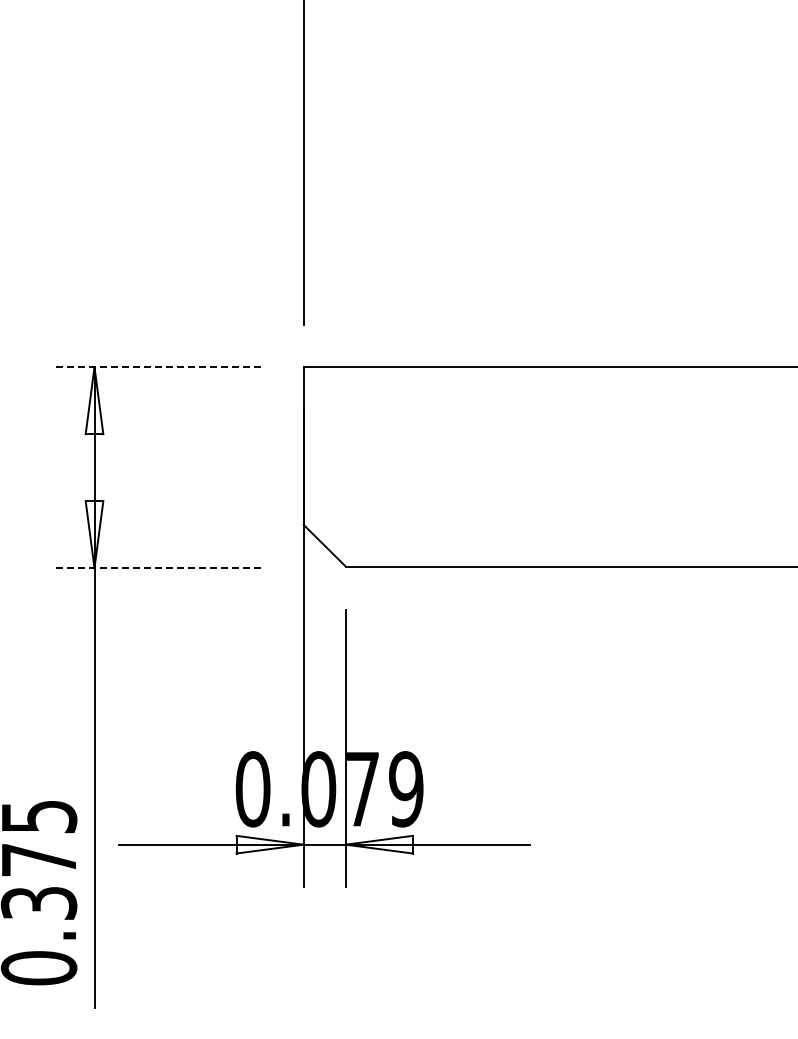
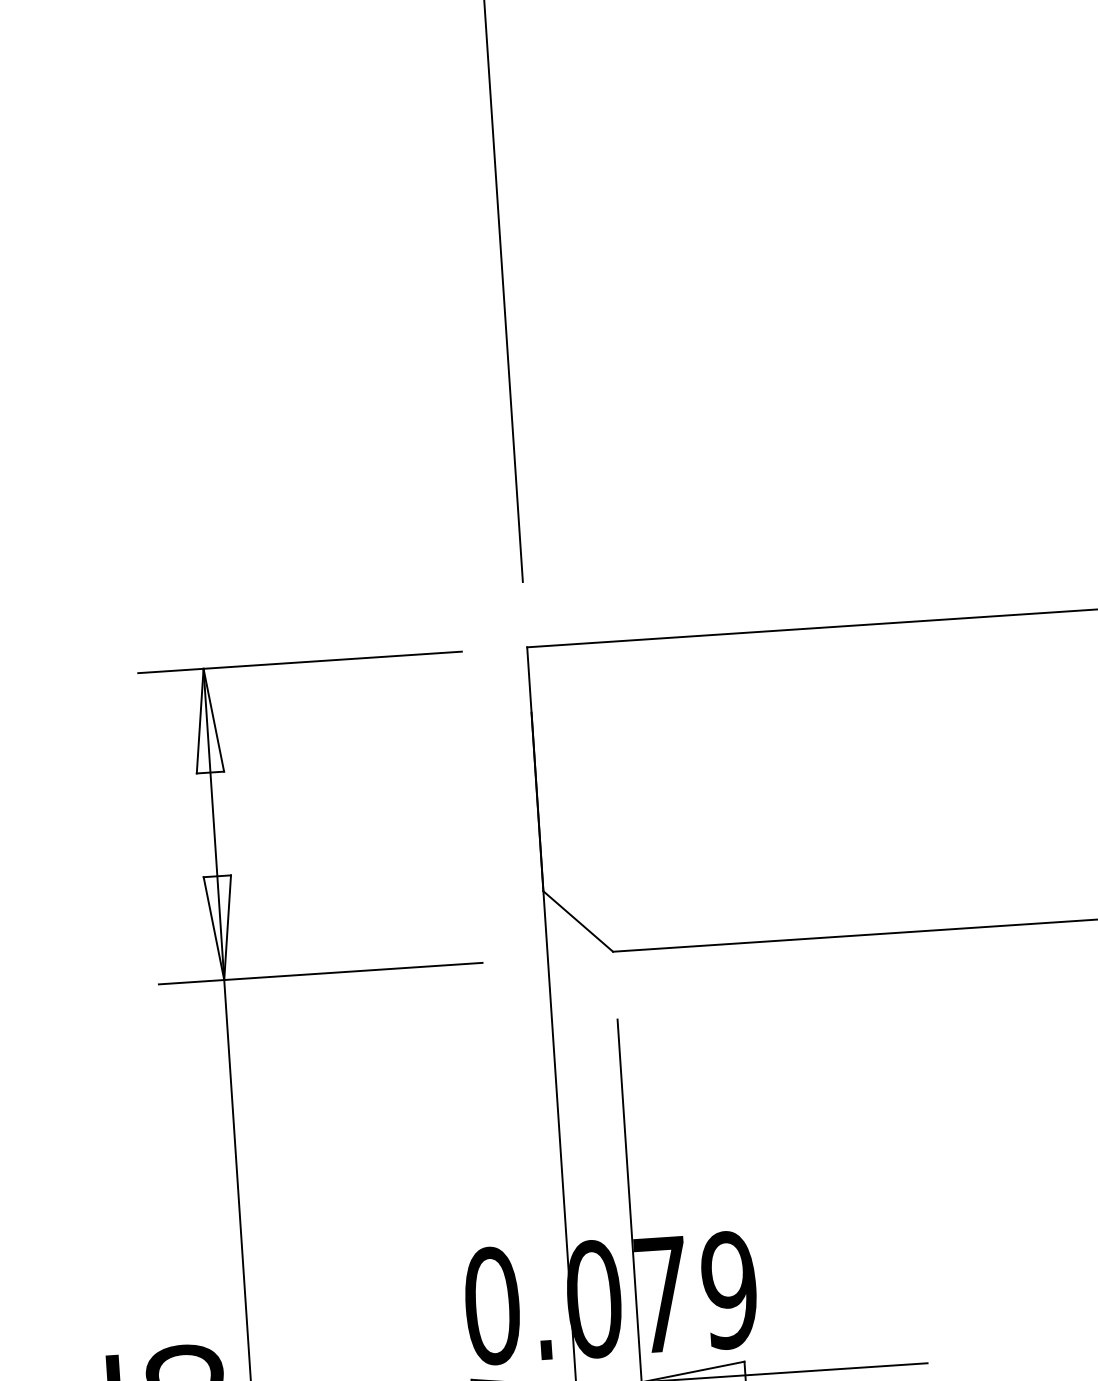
line: (156, 367) -> (299, 662), dashed -> solid
line: (156, 568) -> (320, 974), dashed -> solid

